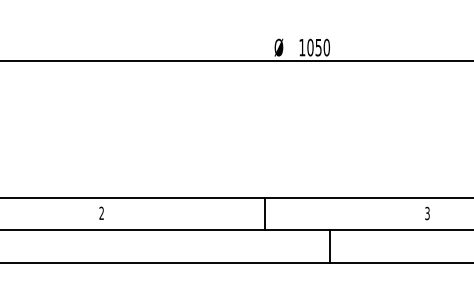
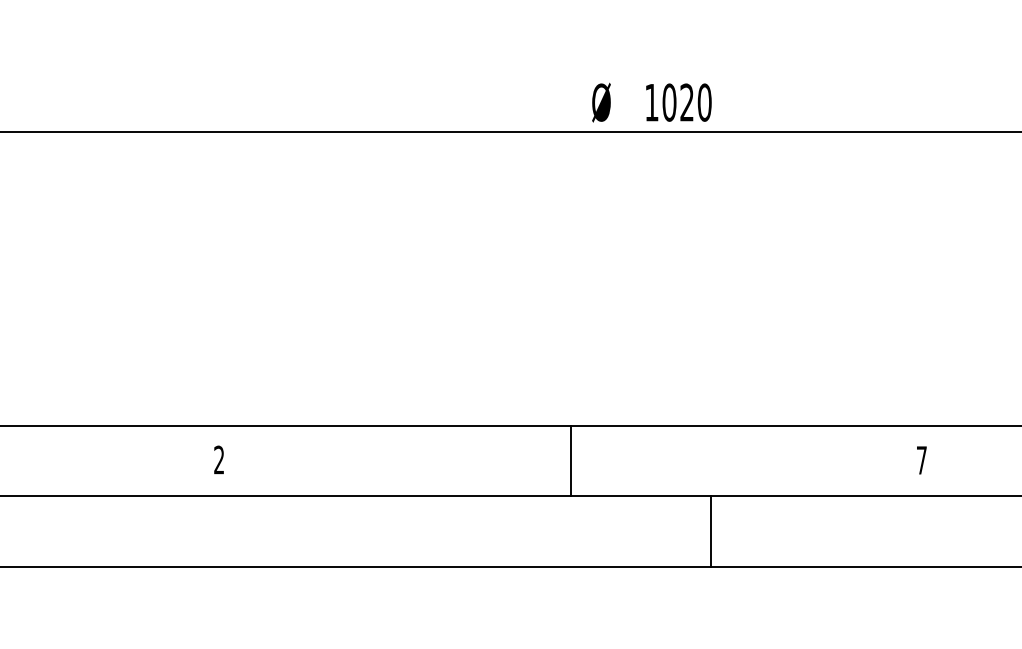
text: (318, 47) -> (686, 102), 1050 -> 1020
text: (427, 213) -> (921, 460), 3 -> 7

